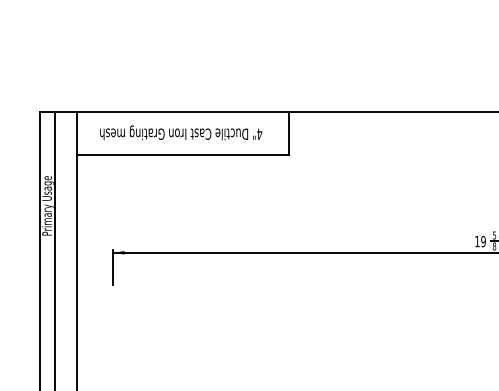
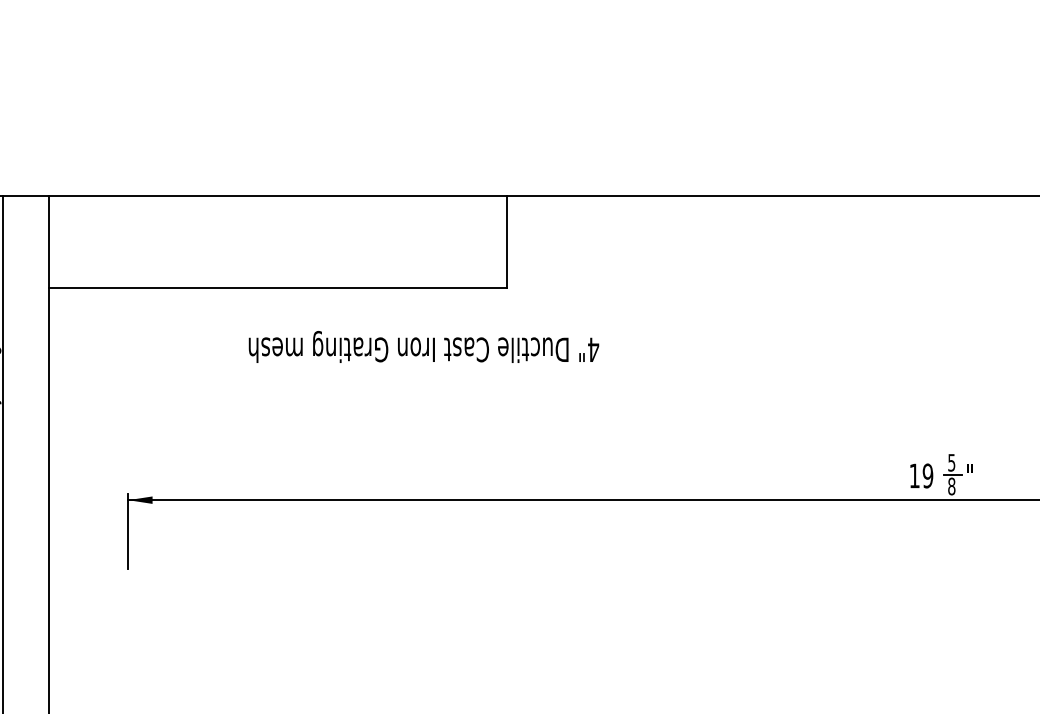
text: (181, 132) -> (424, 346), moved

